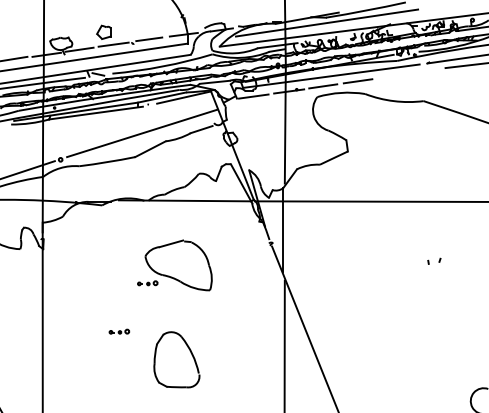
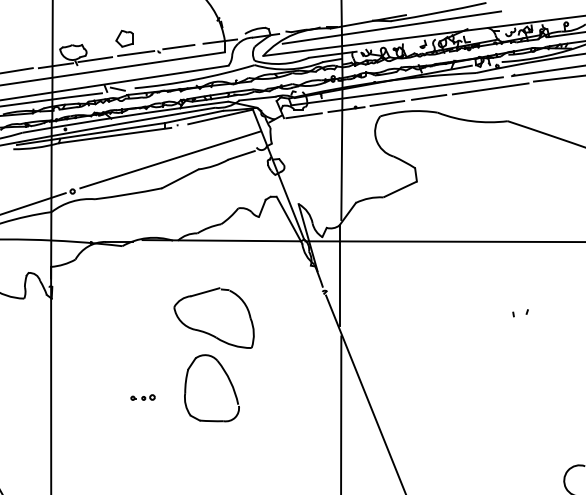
line: (409, 73) -> (490, 88), added
part: (147, 283) -> (176, 339), removed
part: (190, 353) -> (228, 380), moved

